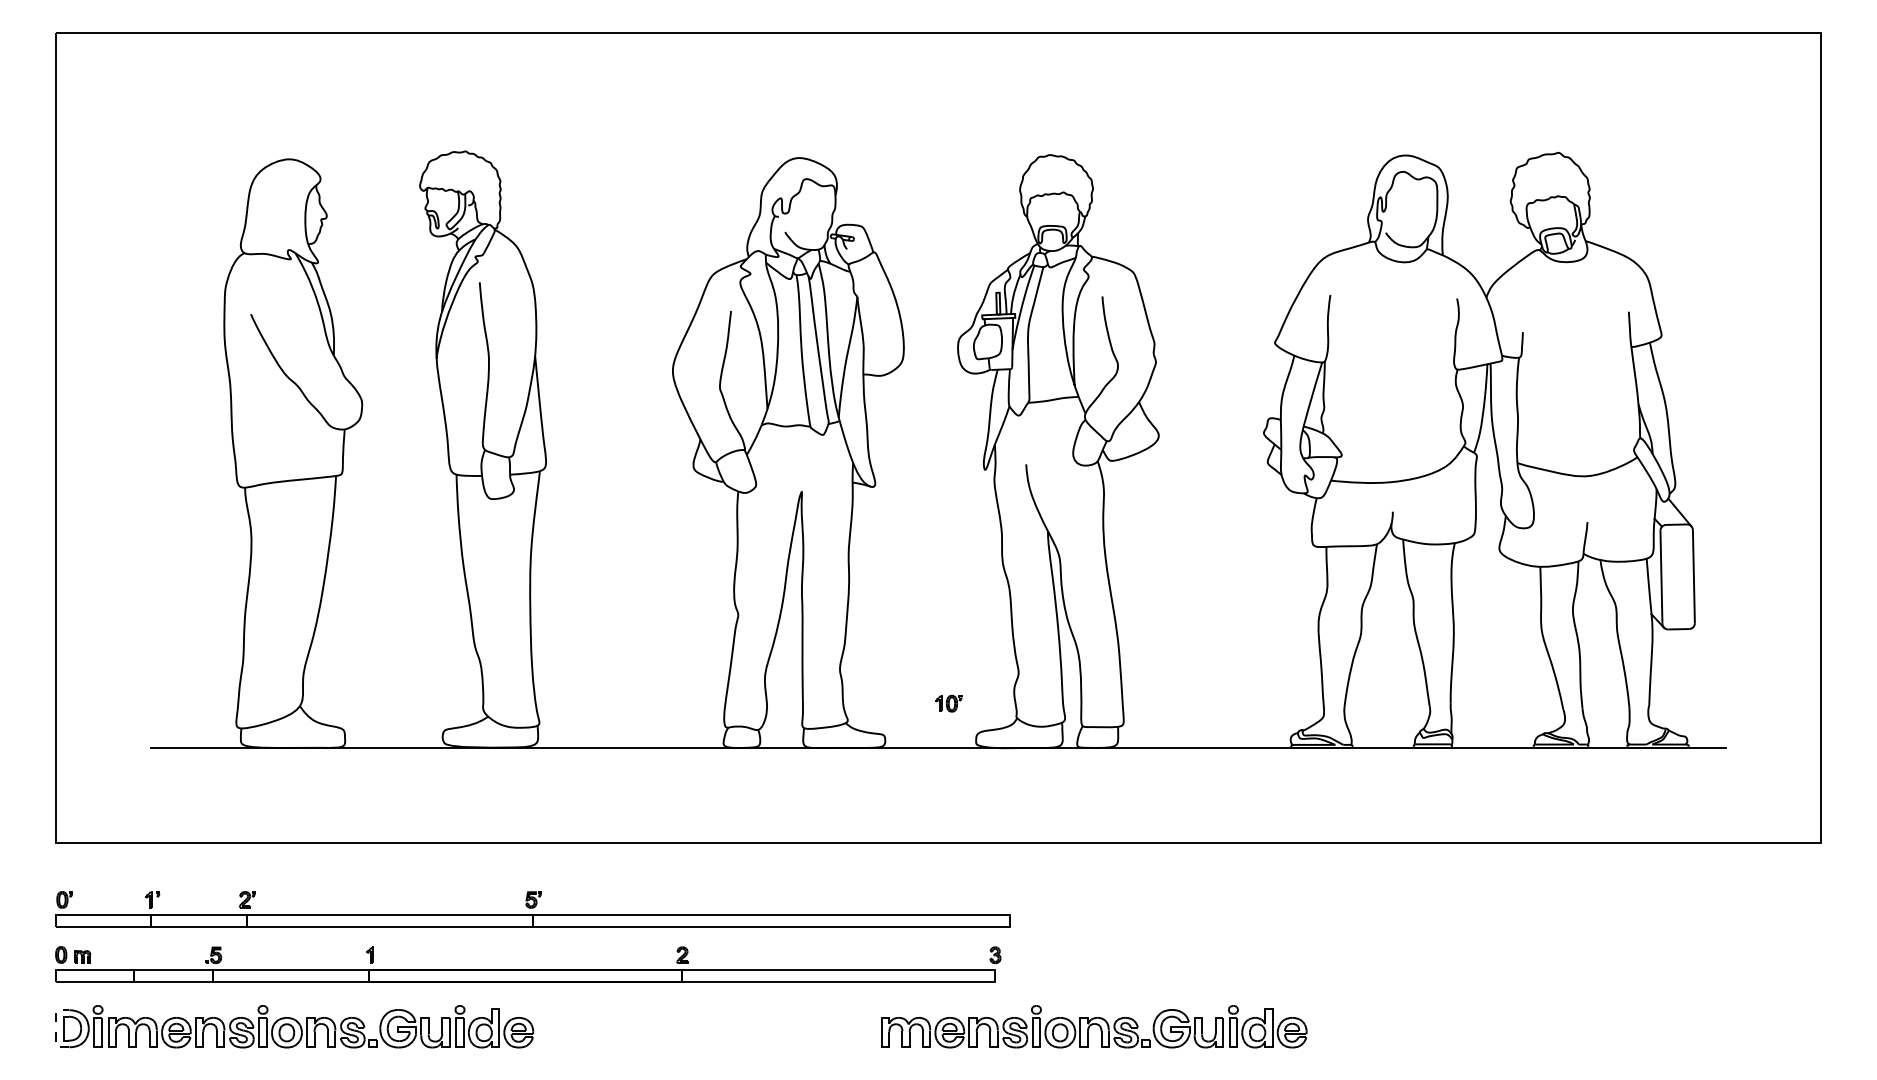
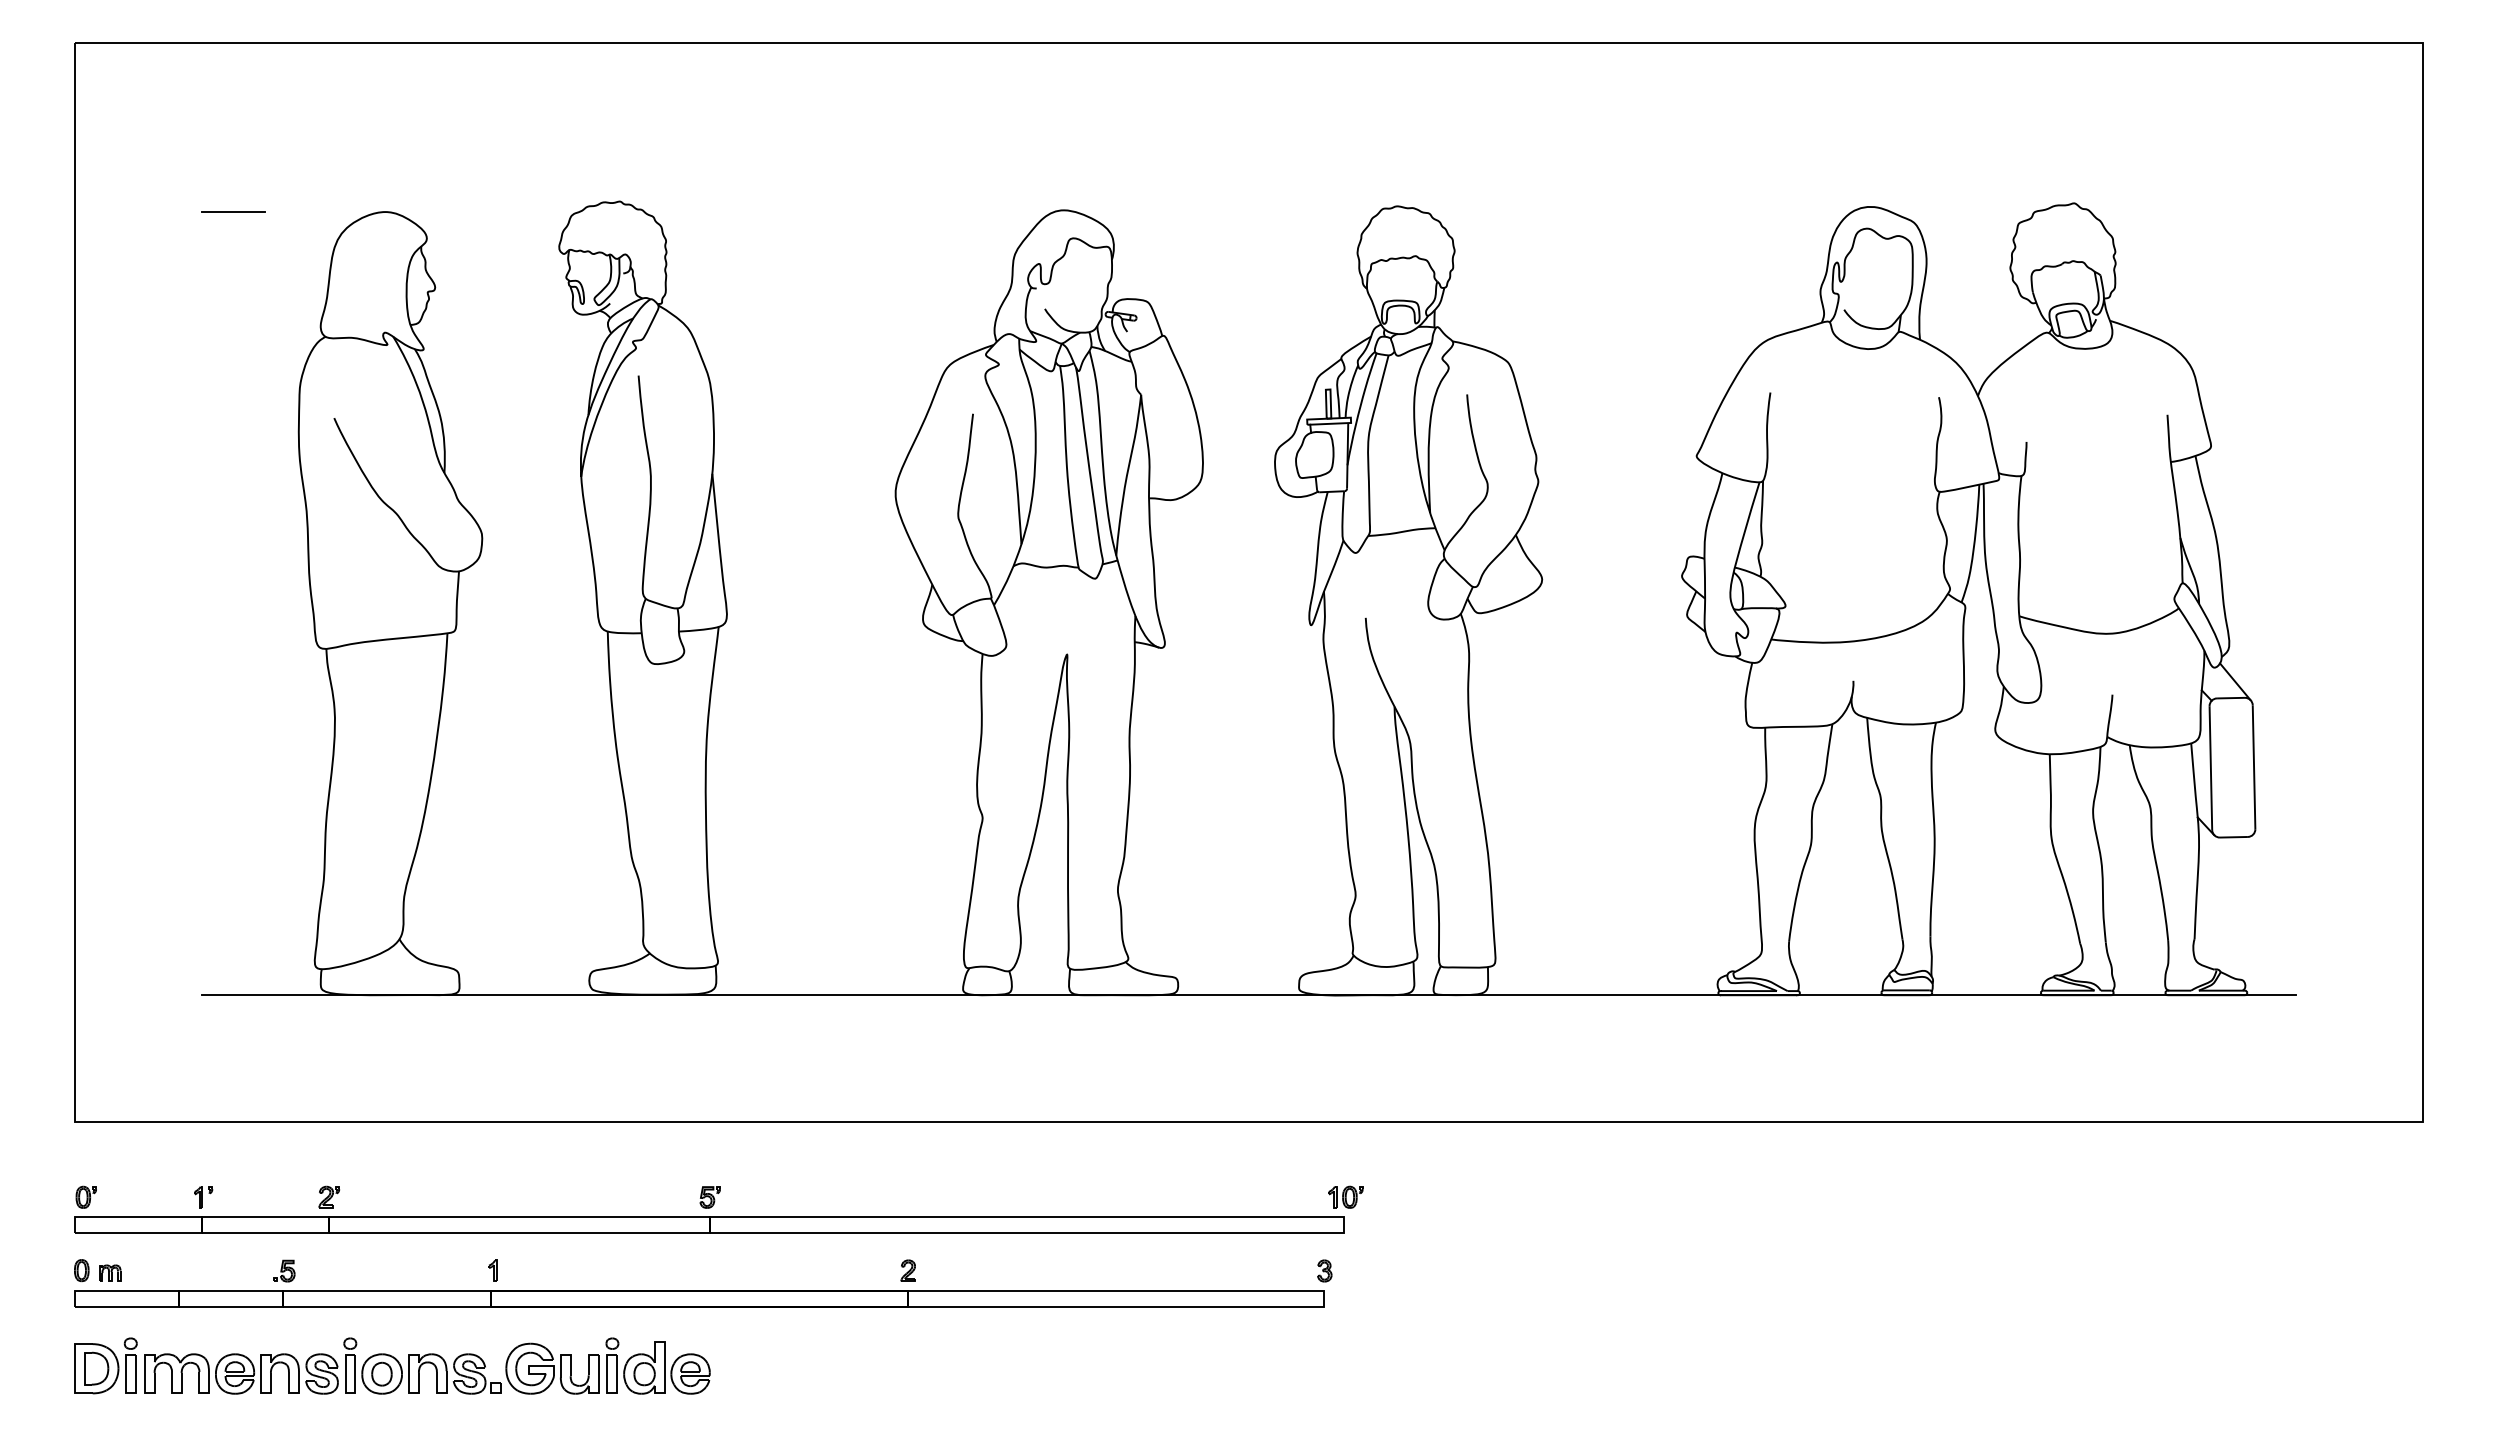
line: (175, 159) -> (233, 212), added
part: (948, 703) -> (1345, 1196), moved
part: (1094, 1026) -> (1456, 1365), removed
line: (55, 1028) -> (74, 1368), dashed -> solid

